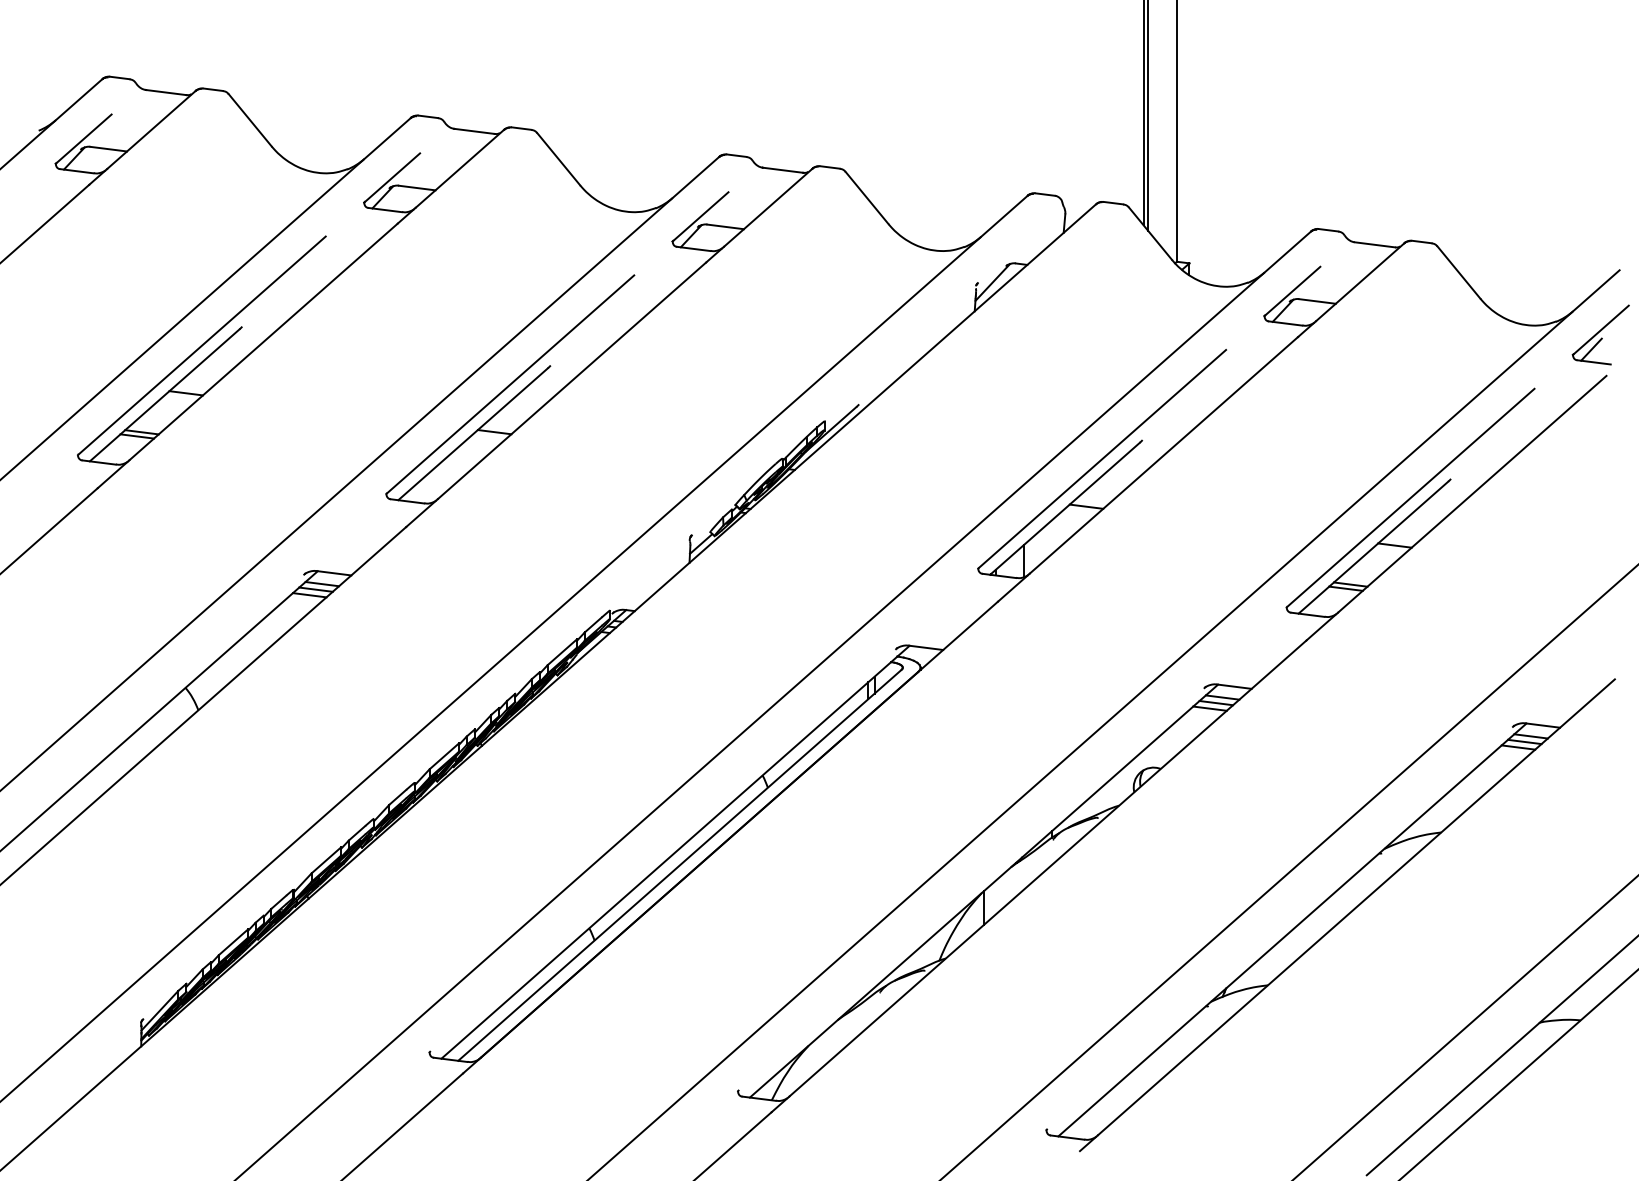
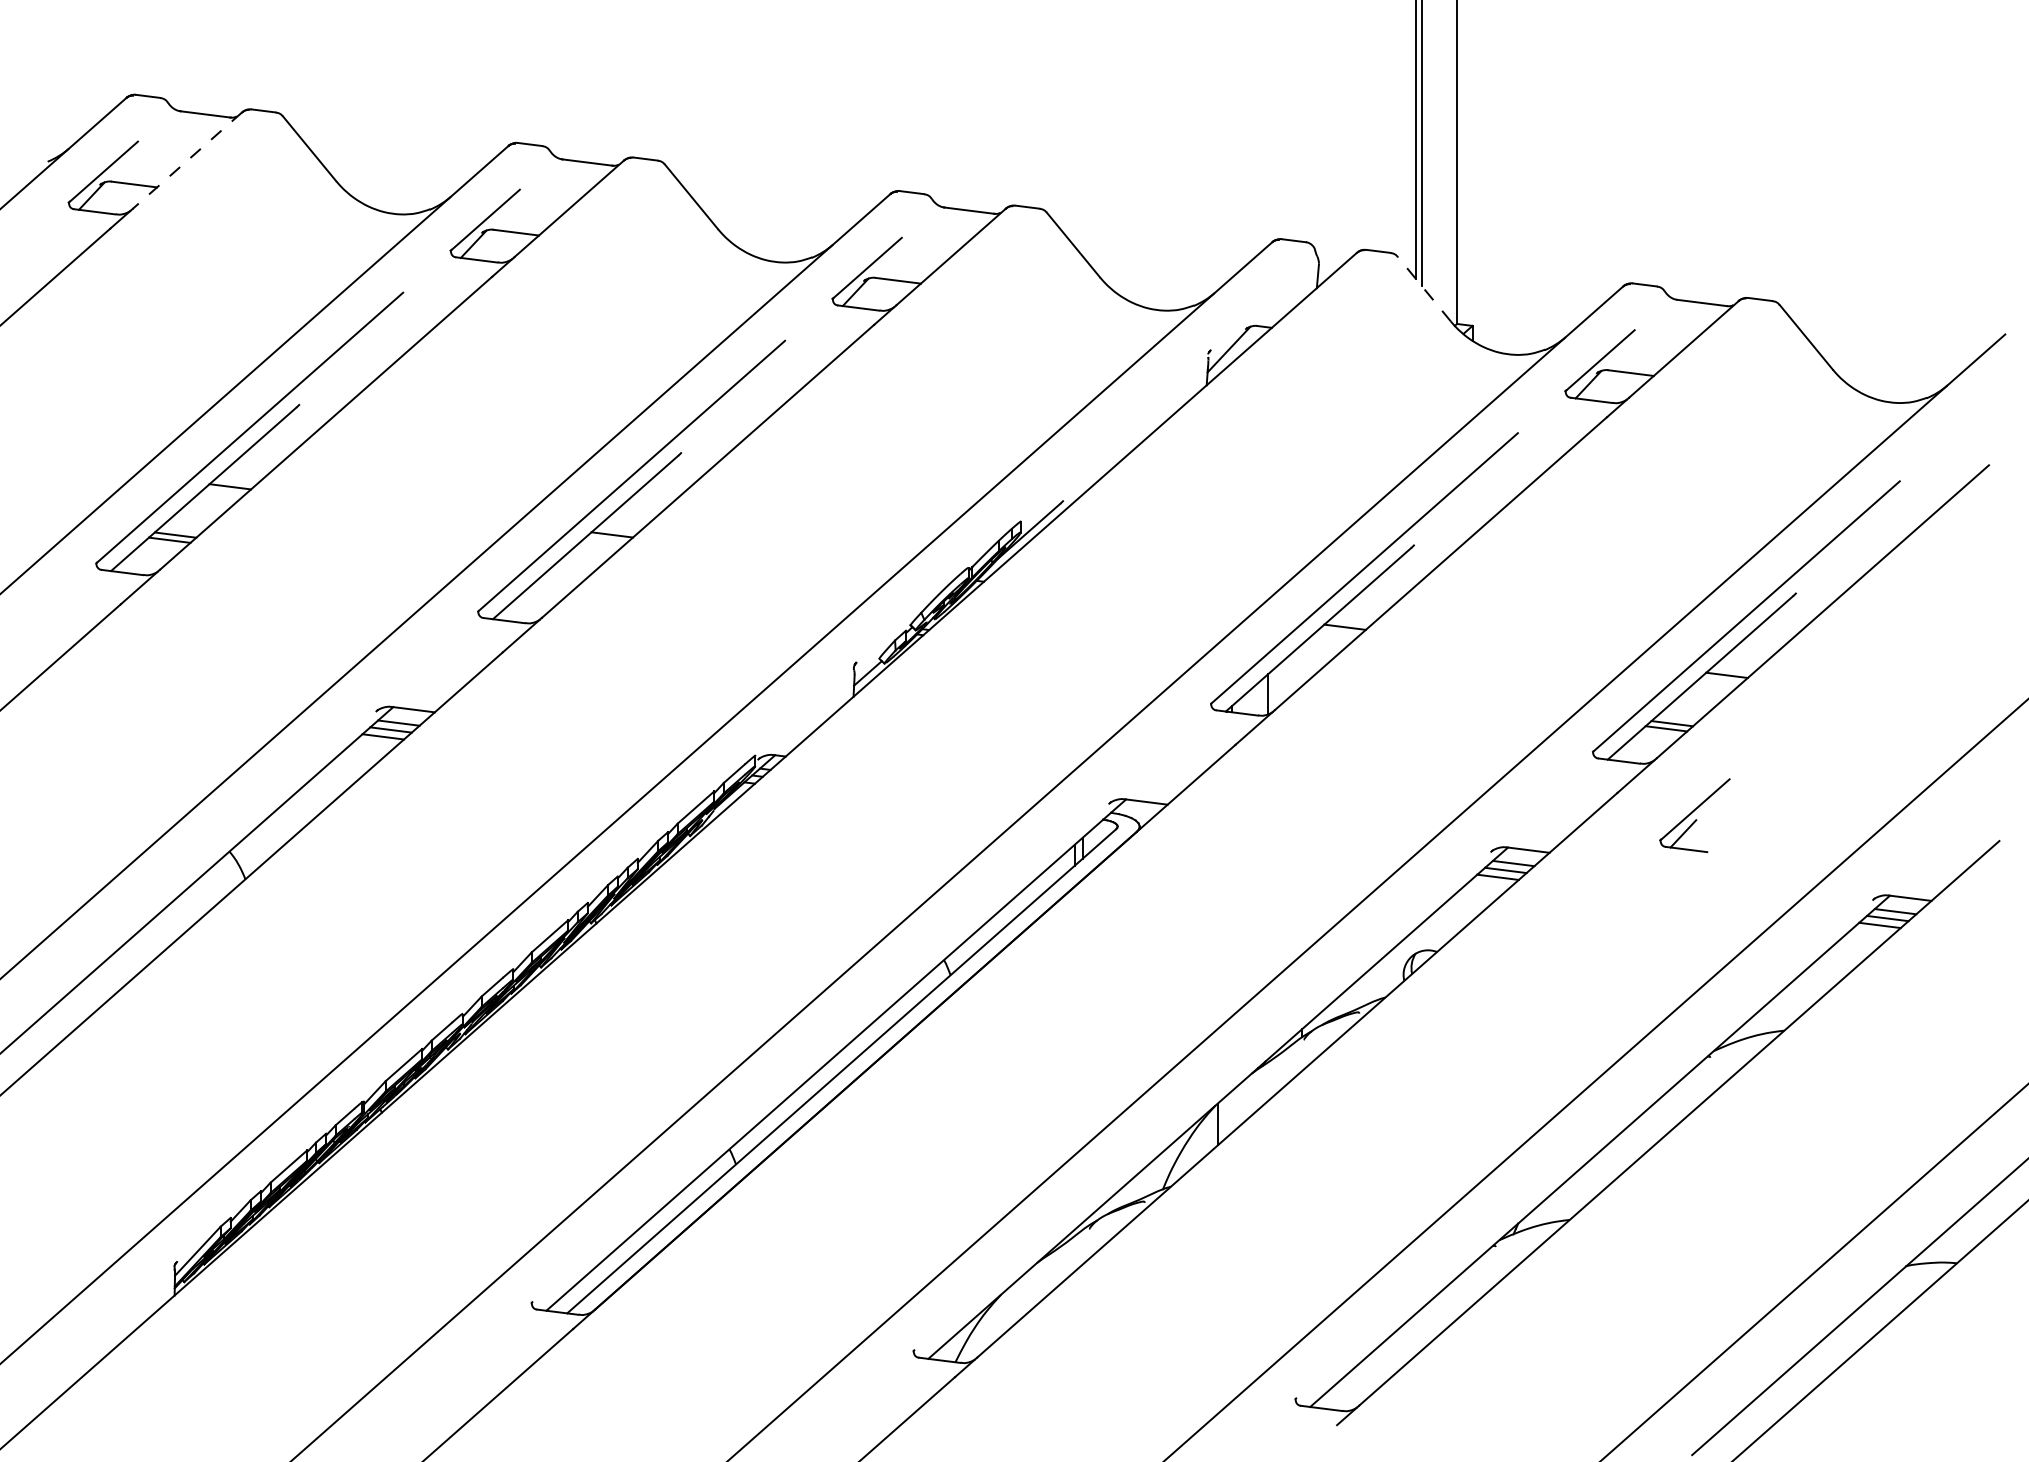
line: (150, 130) -> (186, 161), solid -> dashed
line: (1150, 233) -> (1424, 289), solid -> dashed
part: (1600, 334) -> (1694, 815), moved

